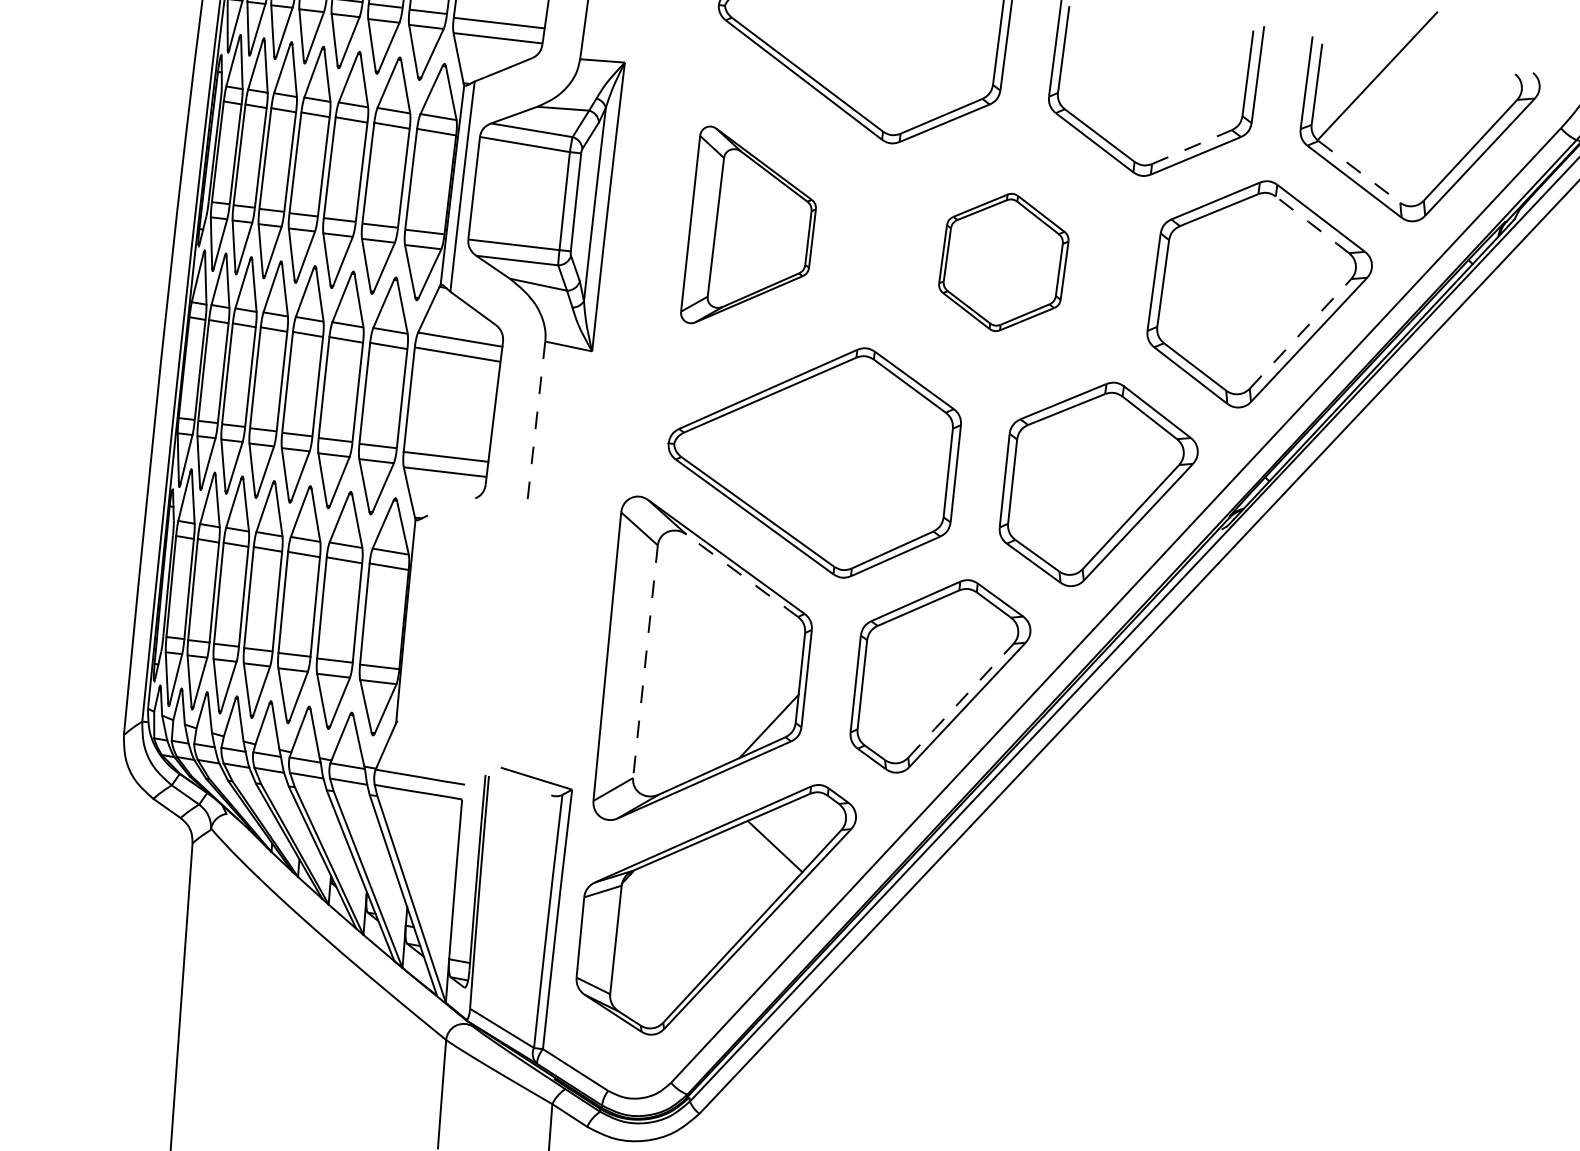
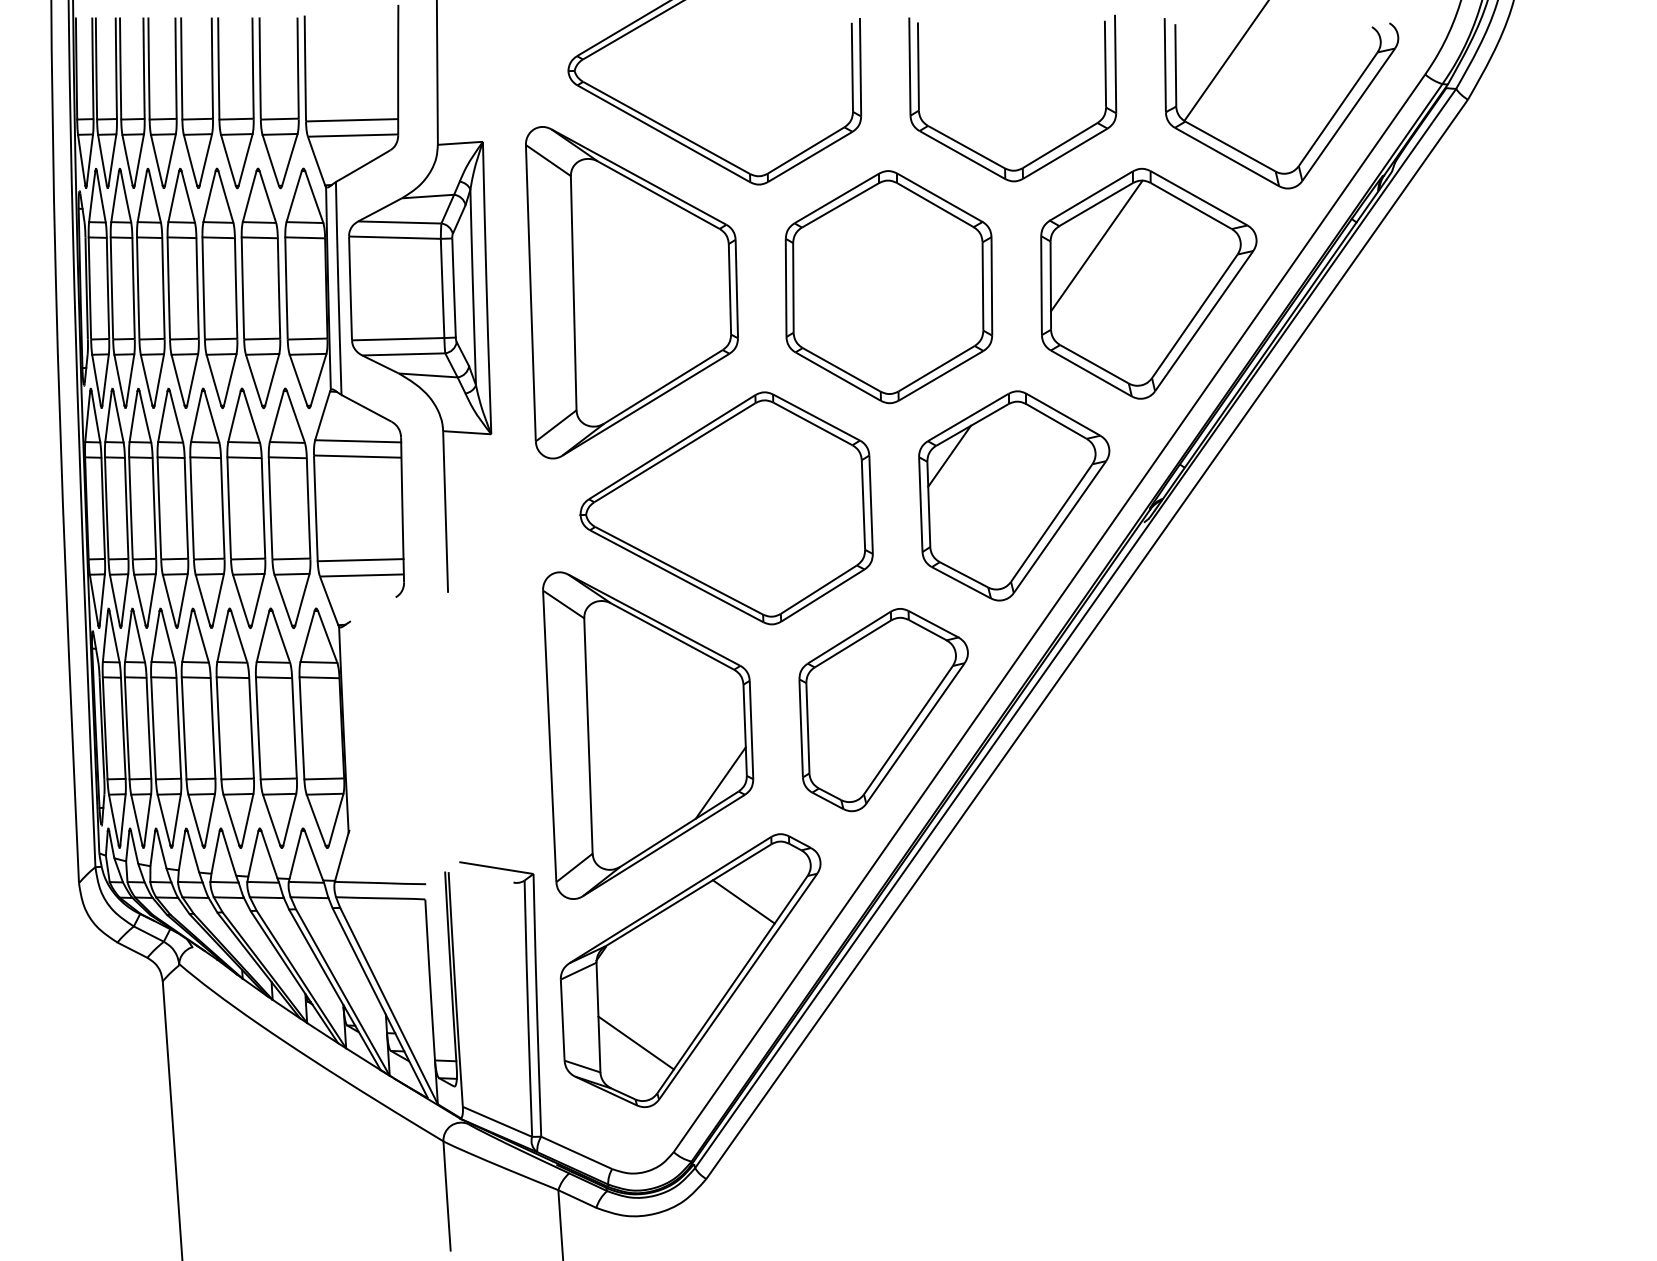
line: (1192, 147) -> (1060, 145), dashed -> solid
line: (1359, 171) -> (1230, 146), dashed -> solid
line: (1312, 224) -> (1191, 205), dashed -> solid
part: (749, 231) -> (631, 292), size x1.67
line: (1213, 250) -> (1096, 245), added
part: (1003, 262) -> (888, 287), size x1.67
line: (1300, 333) -> (1194, 316), dashed -> solid
line: (536, 421) -> (445, 512), dashed -> solid
line: (1039, 436) -> (949, 455), added
line: (741, 575) -> (671, 636), dashed -> solid
line: (645, 662) -> (588, 736), dashed -> solid
line: (960, 701) -> (908, 730), dashed -> solid
line: (648, 969) -> (635, 1042), added

